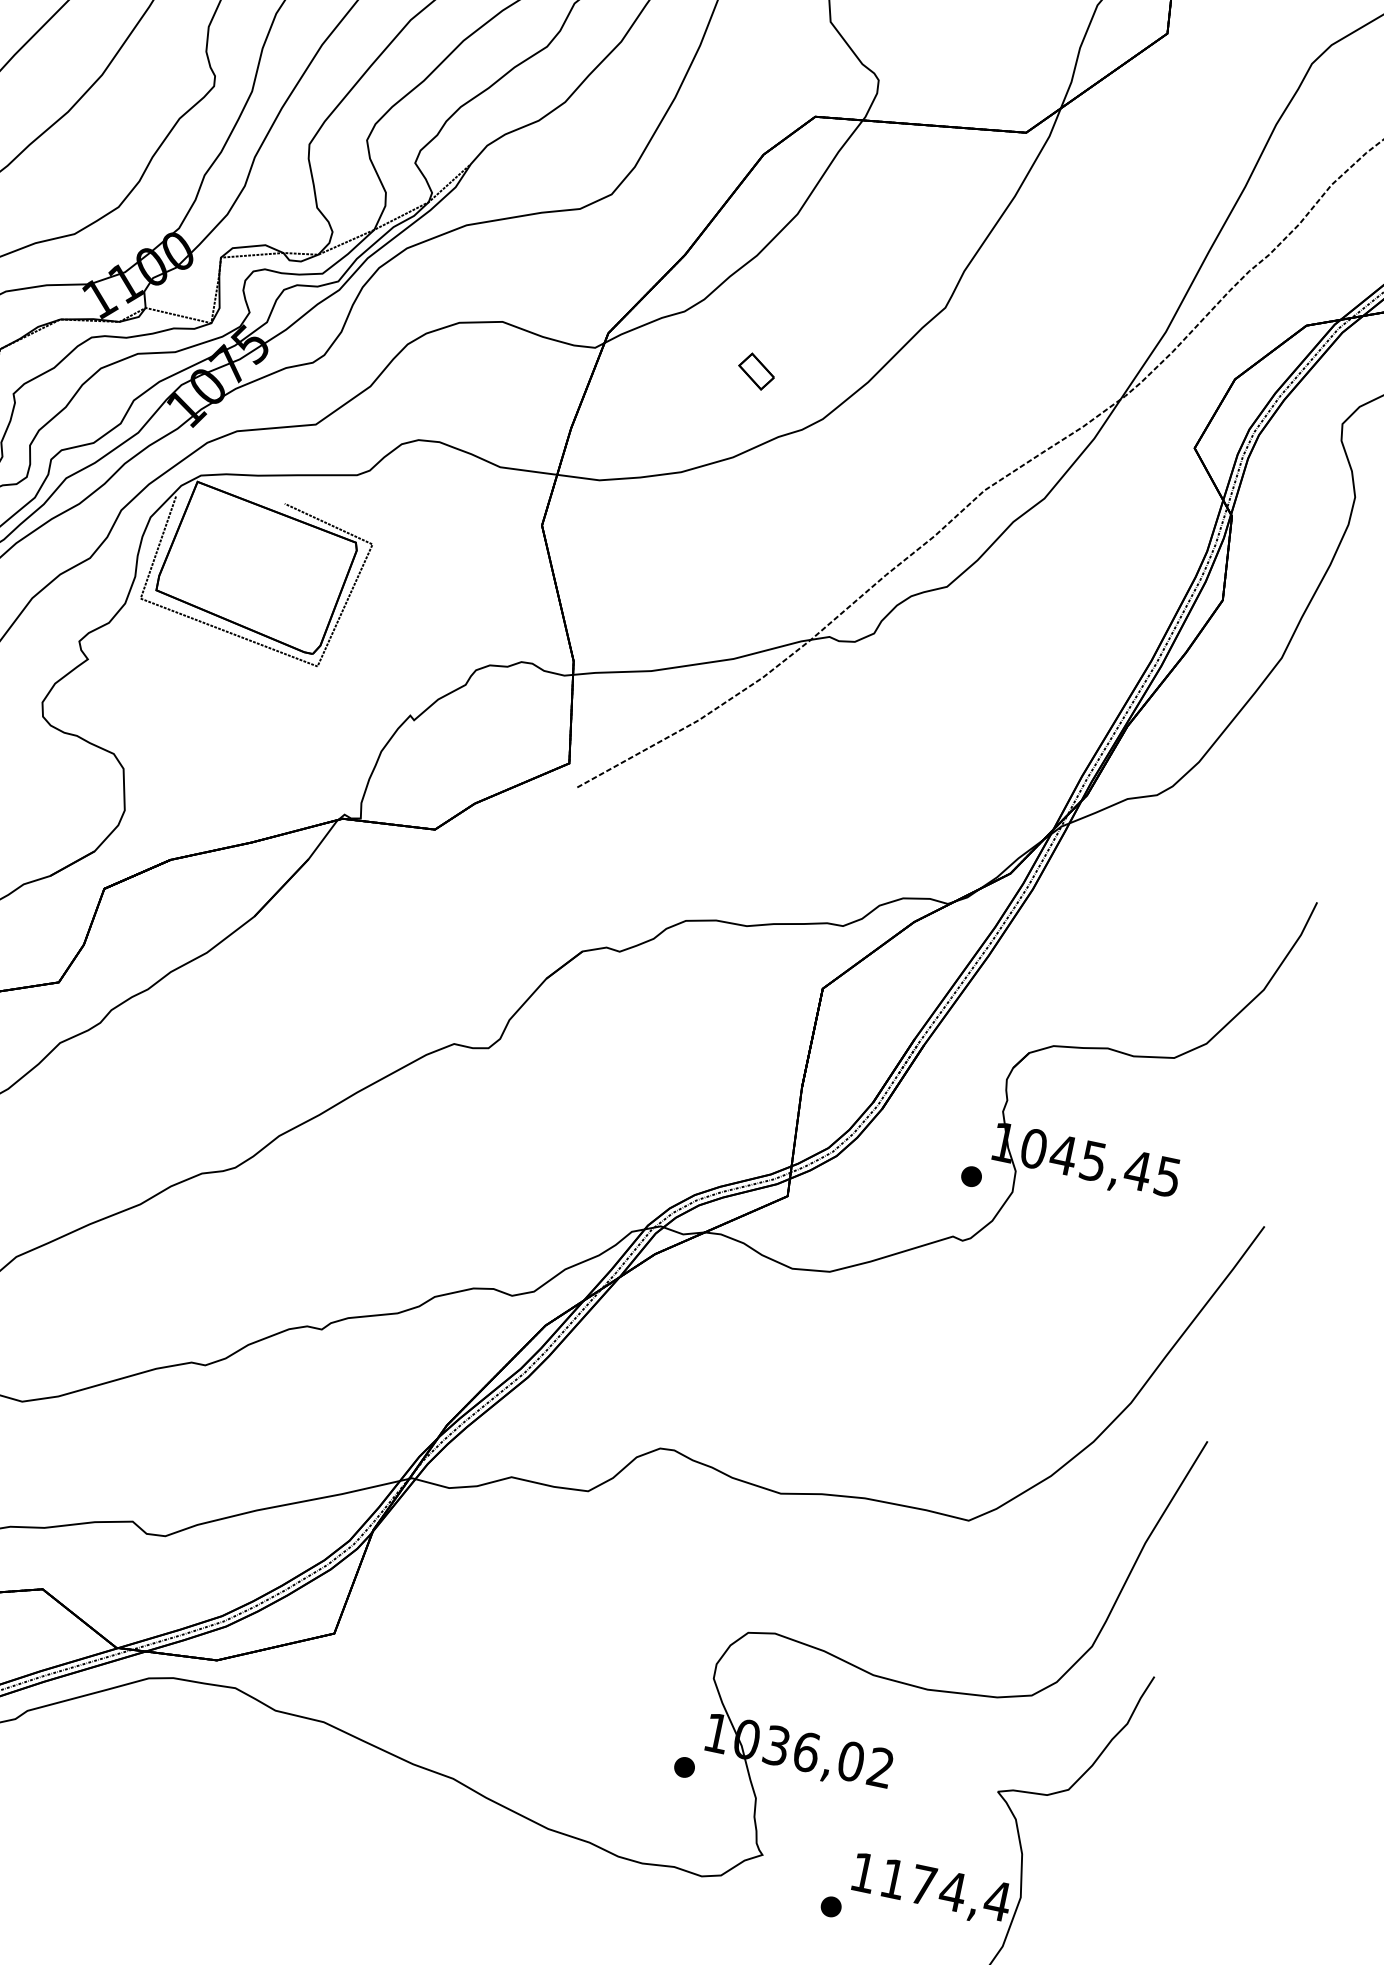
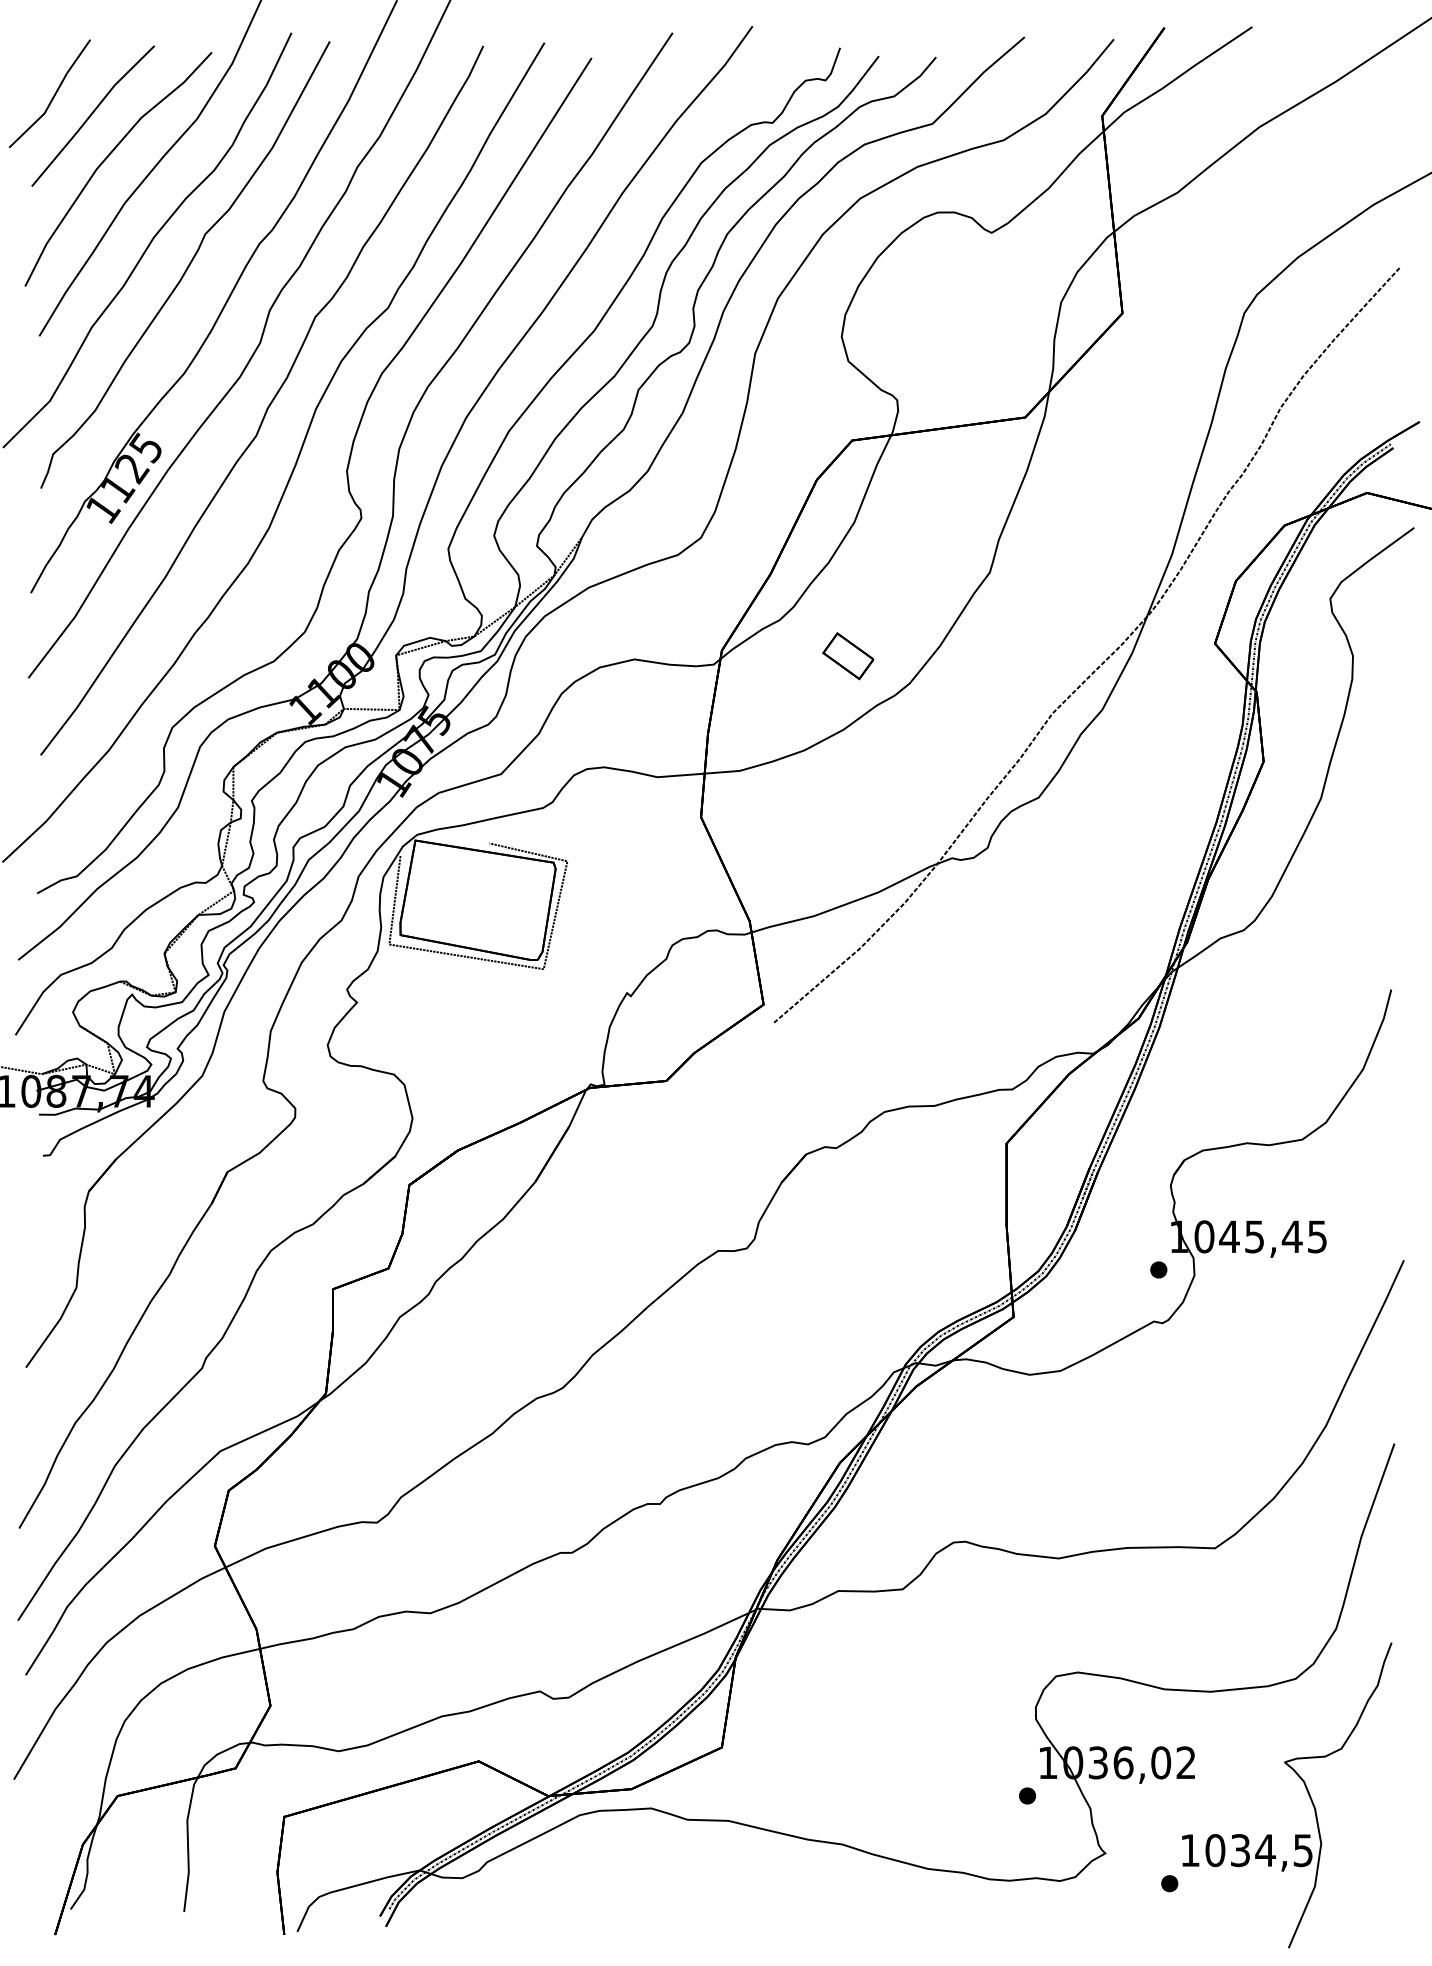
part: (755, 371) -> (847, 656), size x1.67
text: (945, 1889) -> (1259, 1850), 1174,4 -> 1034,5

